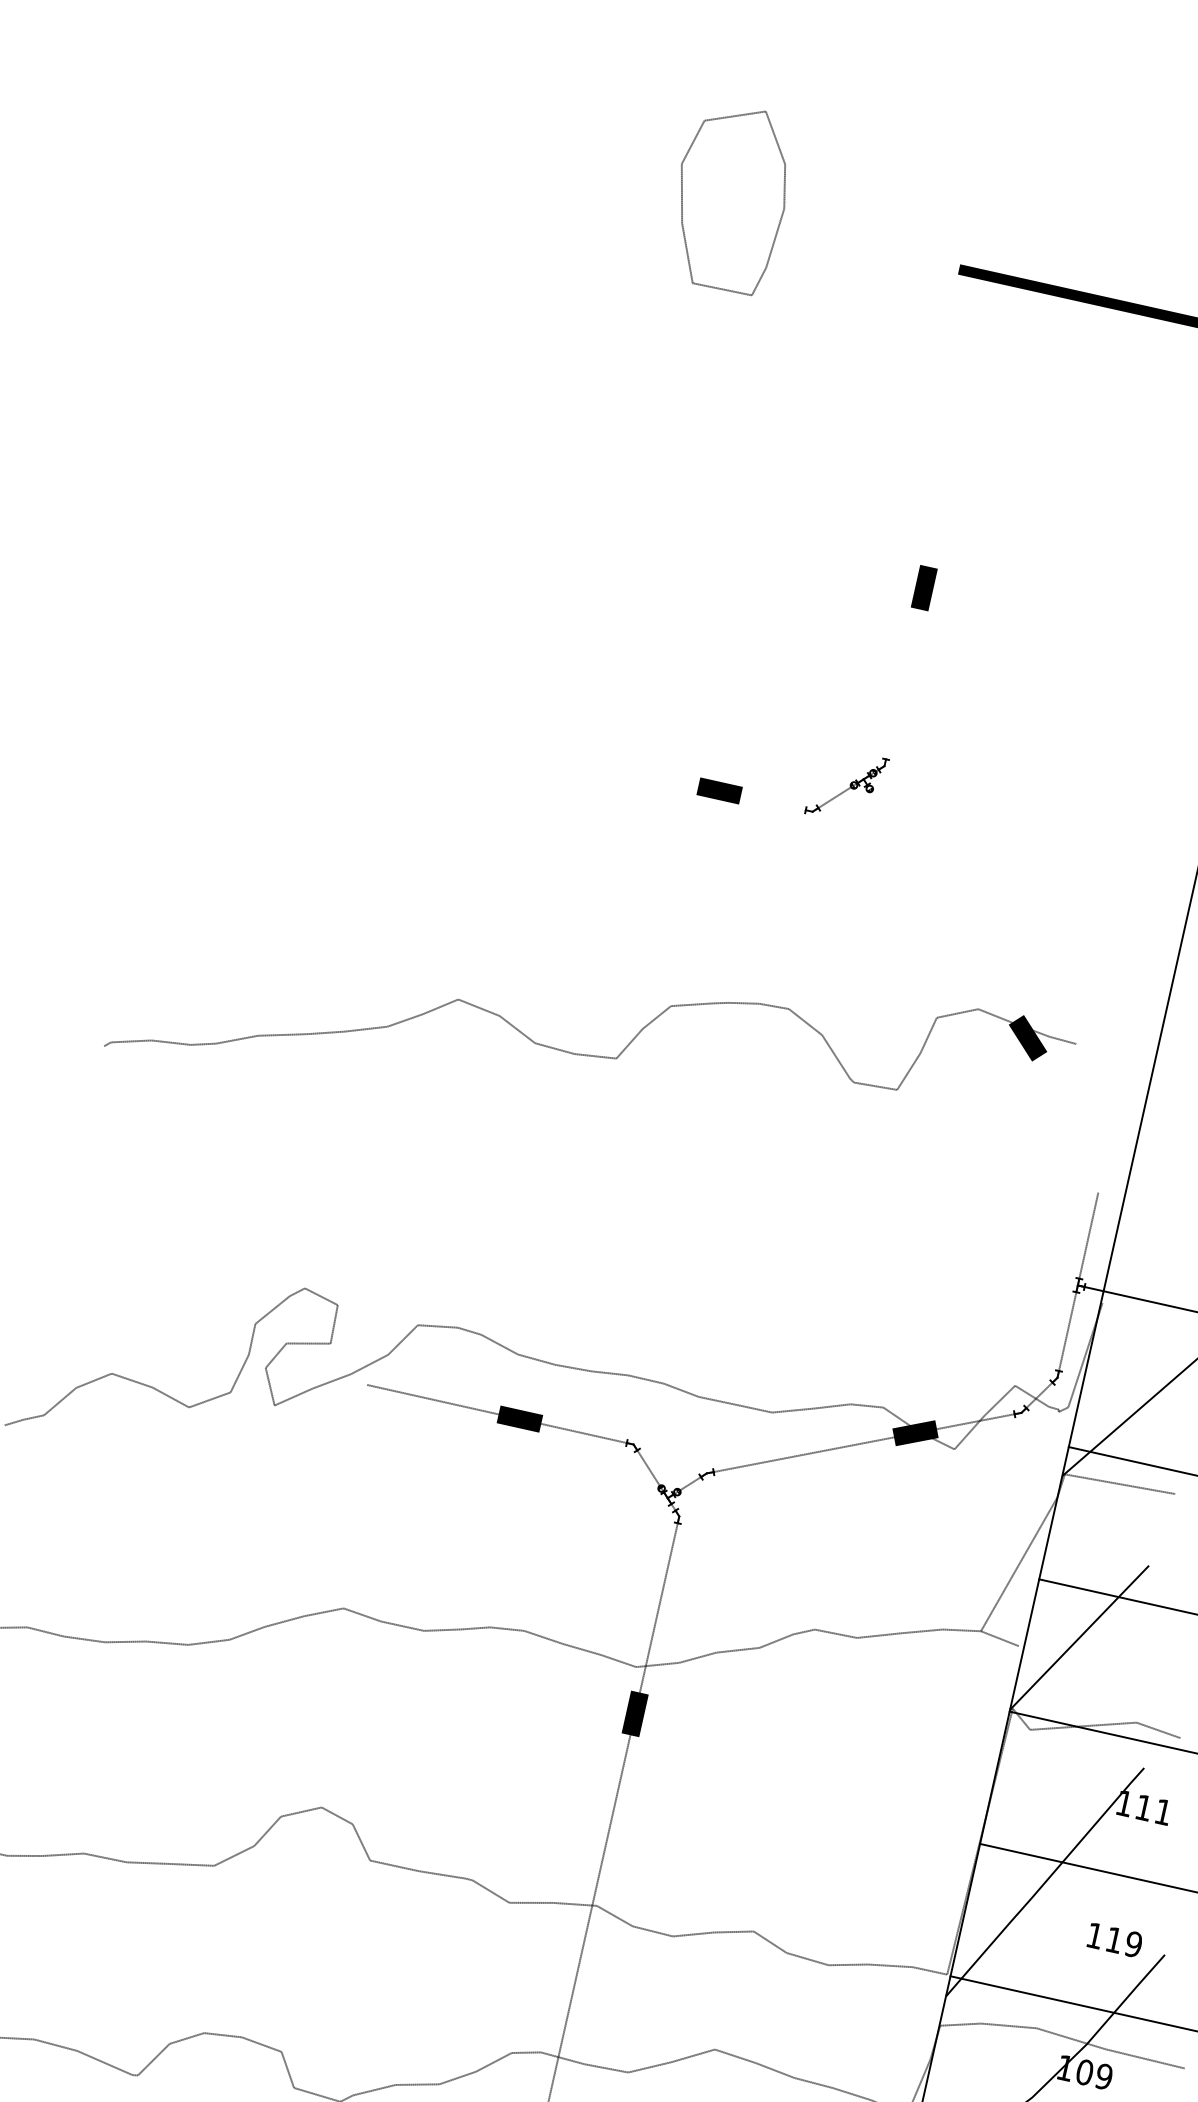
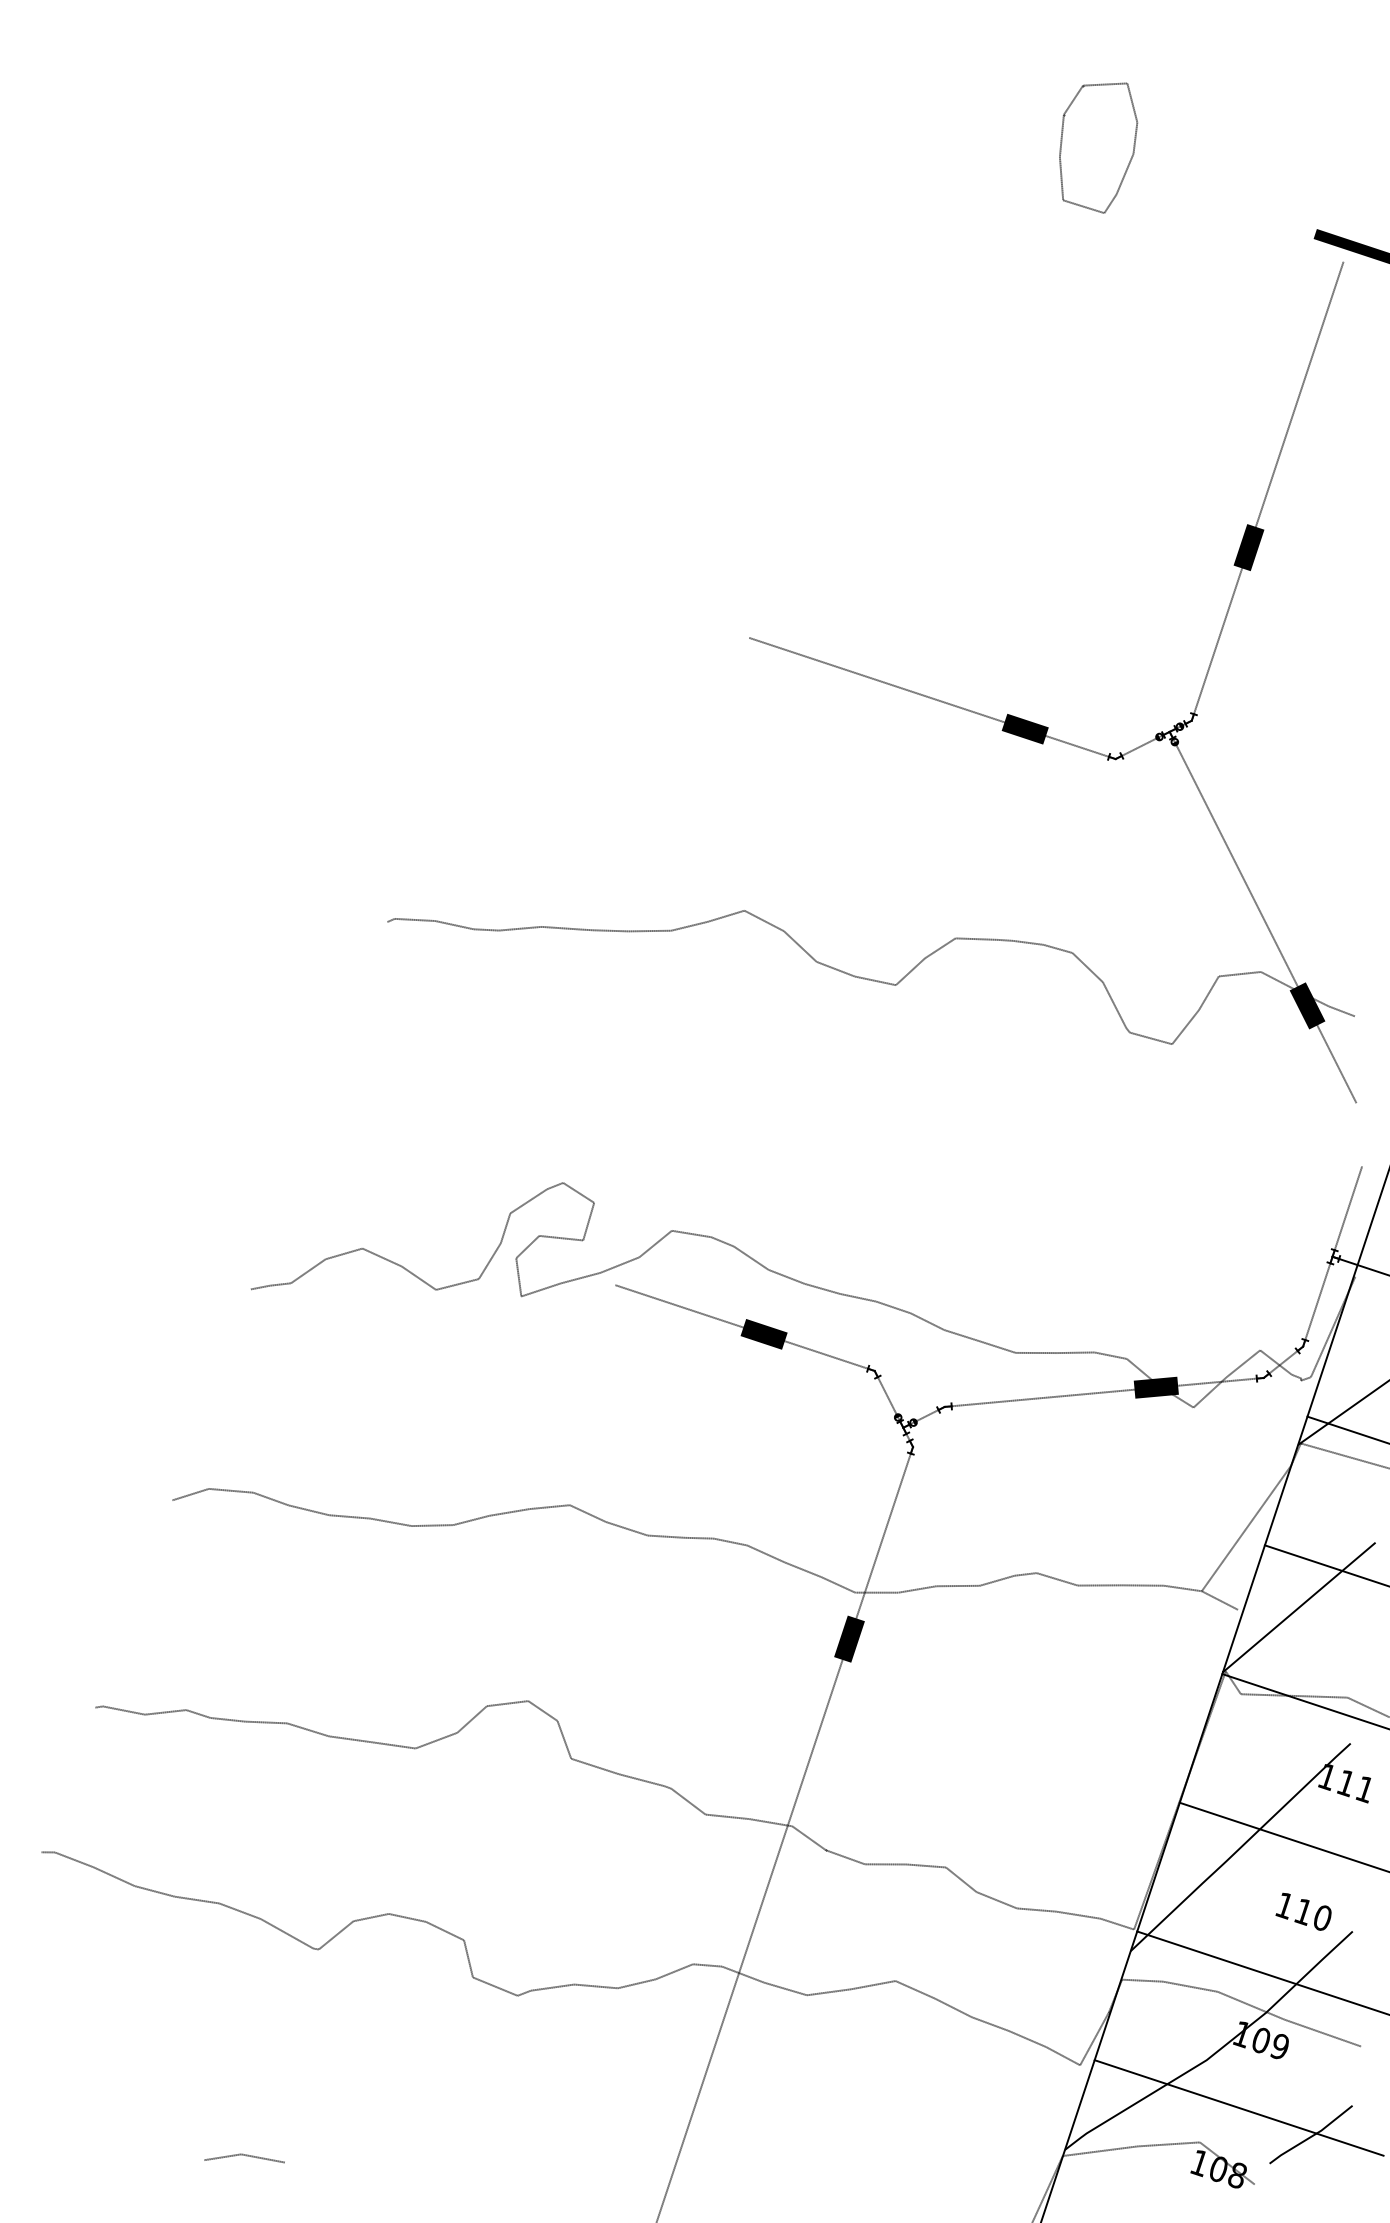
part: (734, 204) -> (1098, 147), size x0.71
line: (937, 529) -> (1267, 490), added
line: (624, 769) -> (932, 698), added
line: (974, 954) -> (1262, 917), added
text: (1133, 1943) -> (1322, 1917), 119 -> 110

